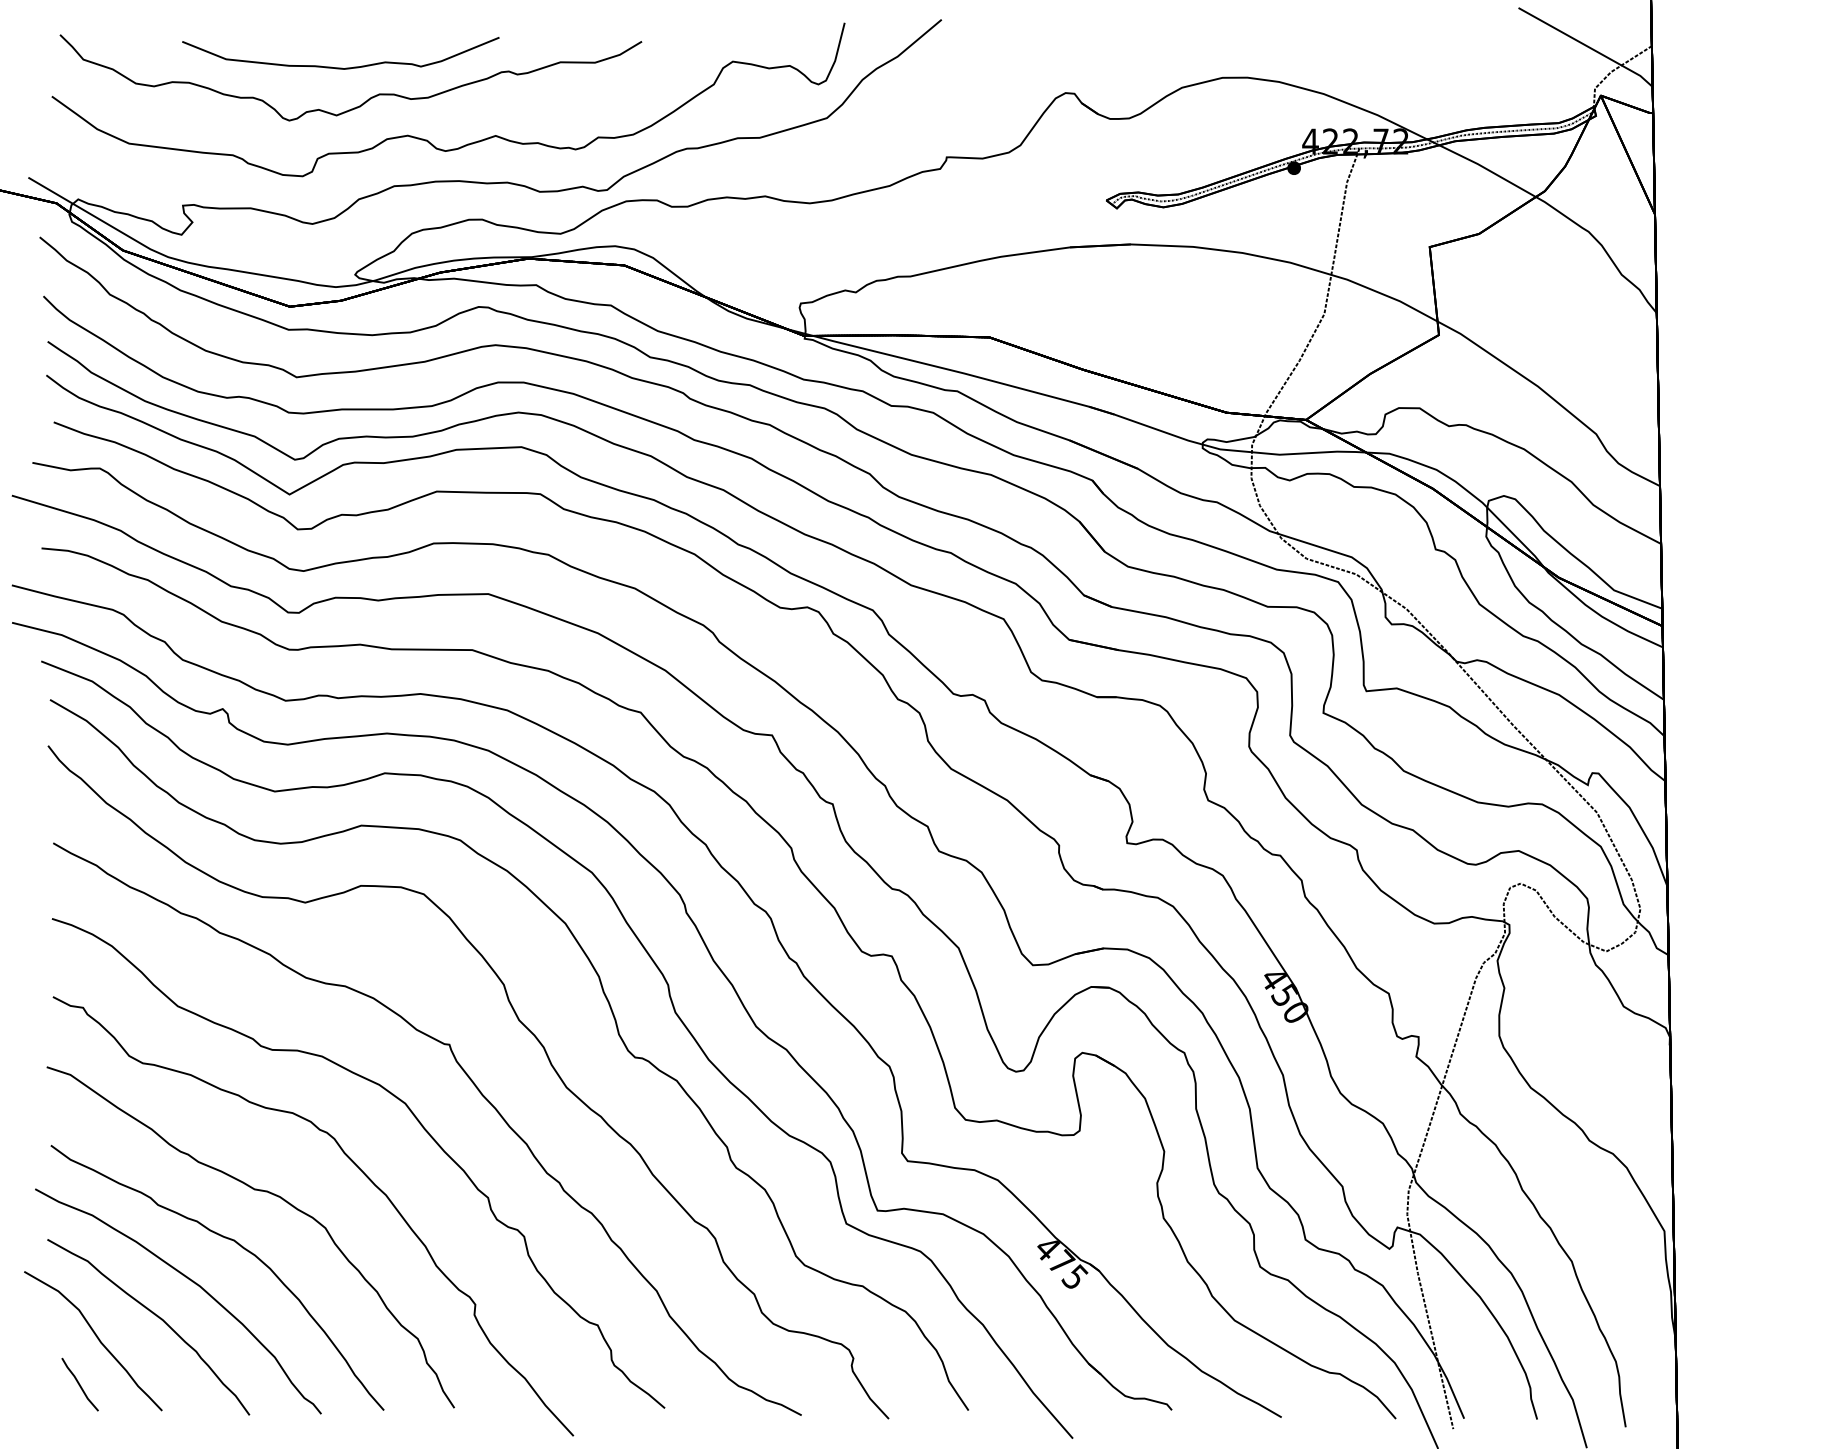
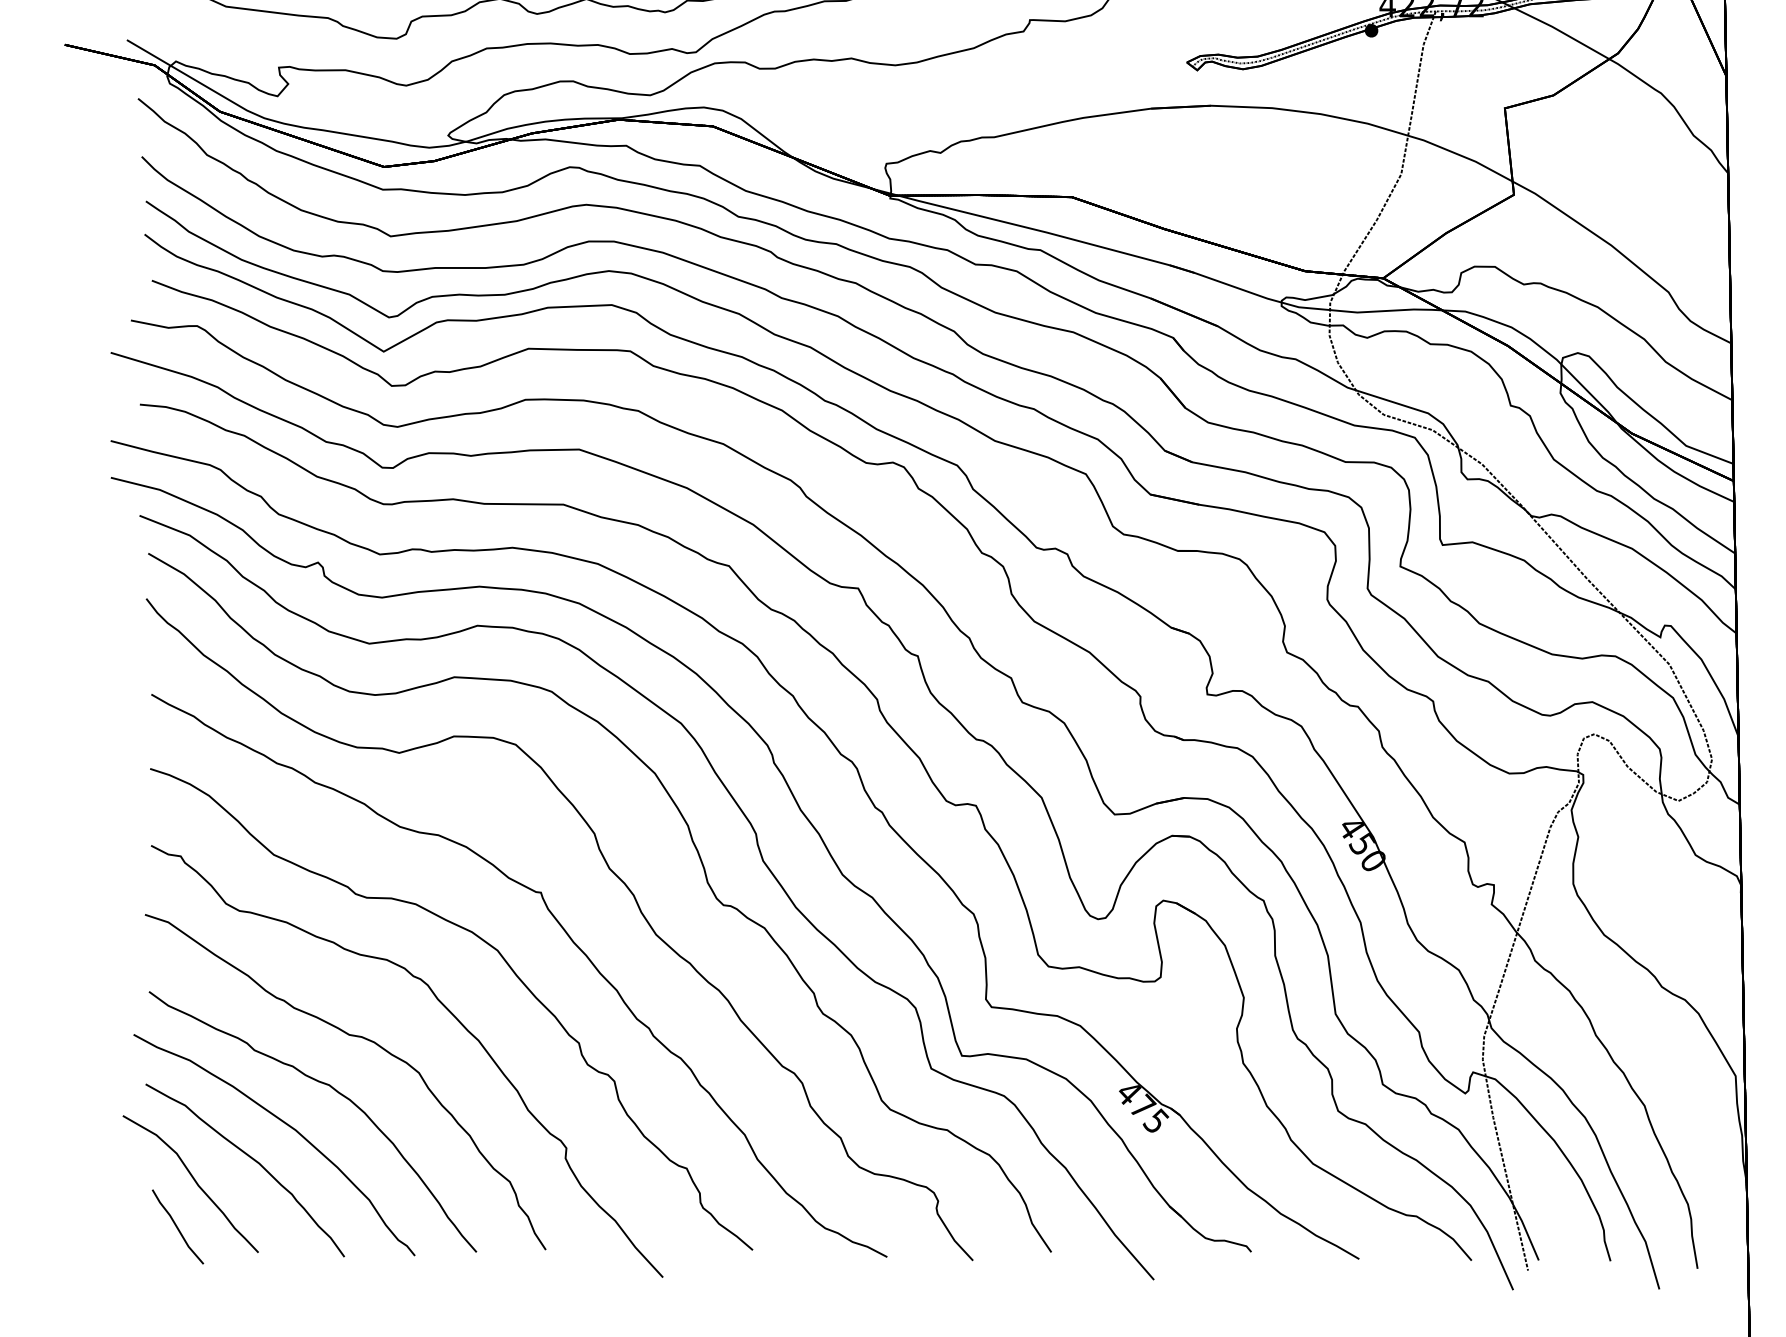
part: (79, 1384) -> (177, 1226), size x1.43

